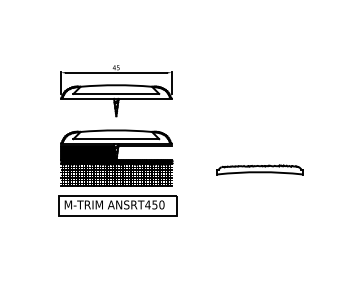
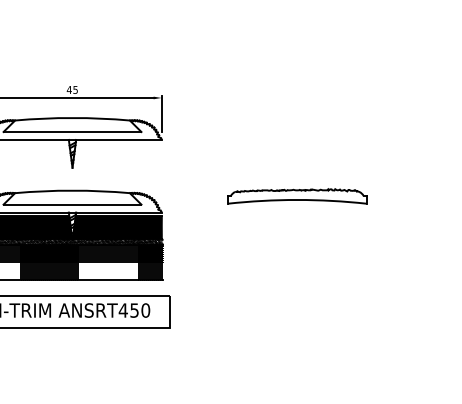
hatch: (144, 153) -> (117, 227), added
part: (259, 169) -> (296, 195), moved

